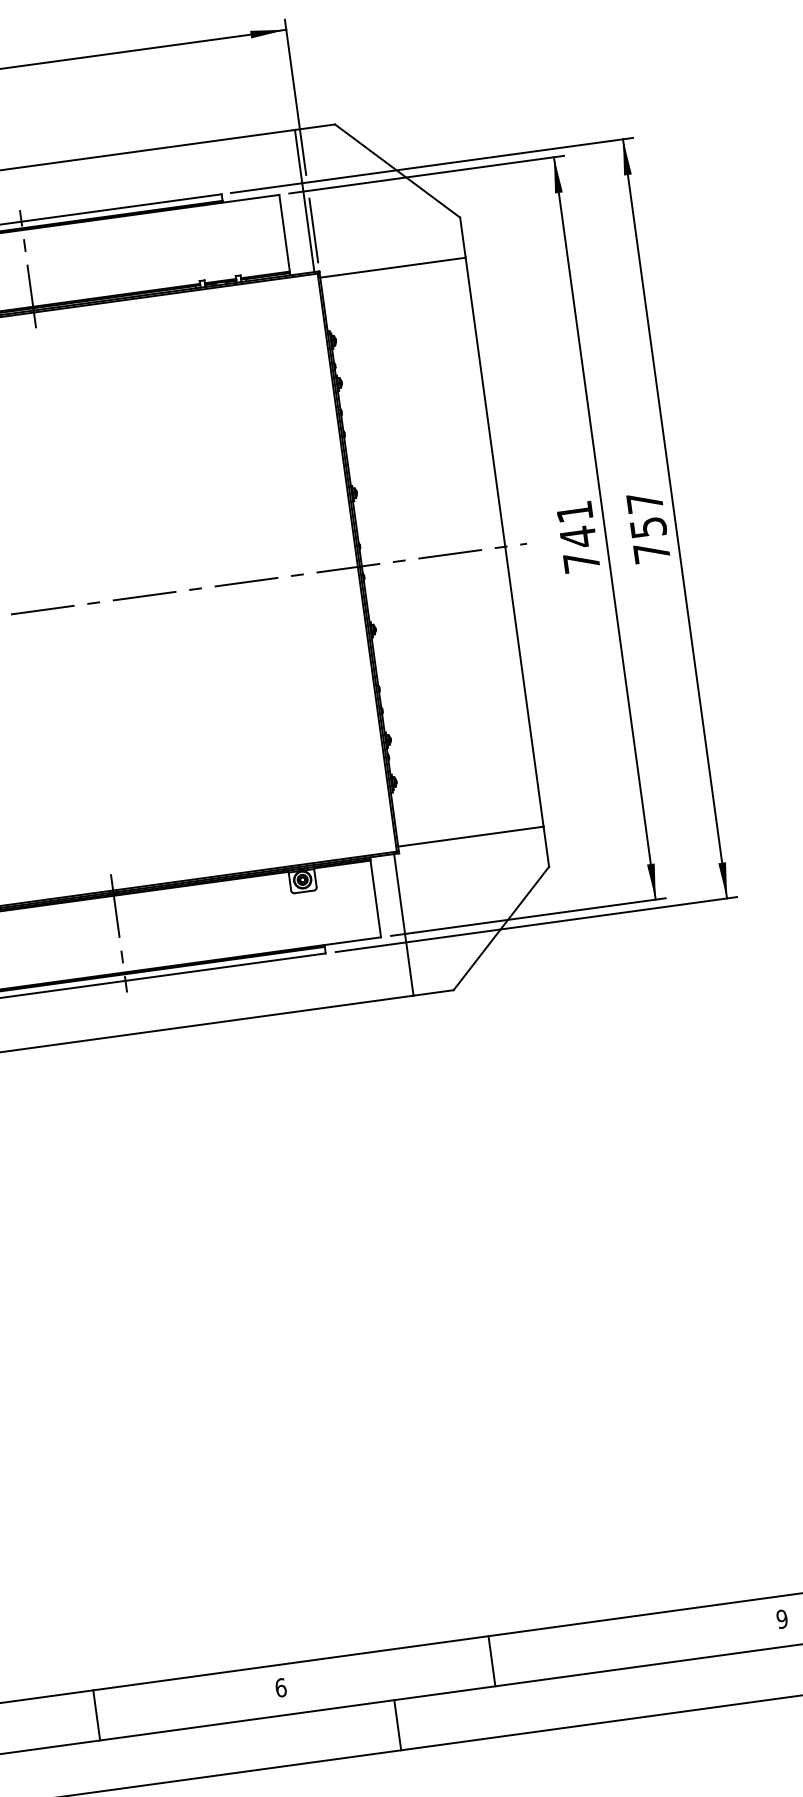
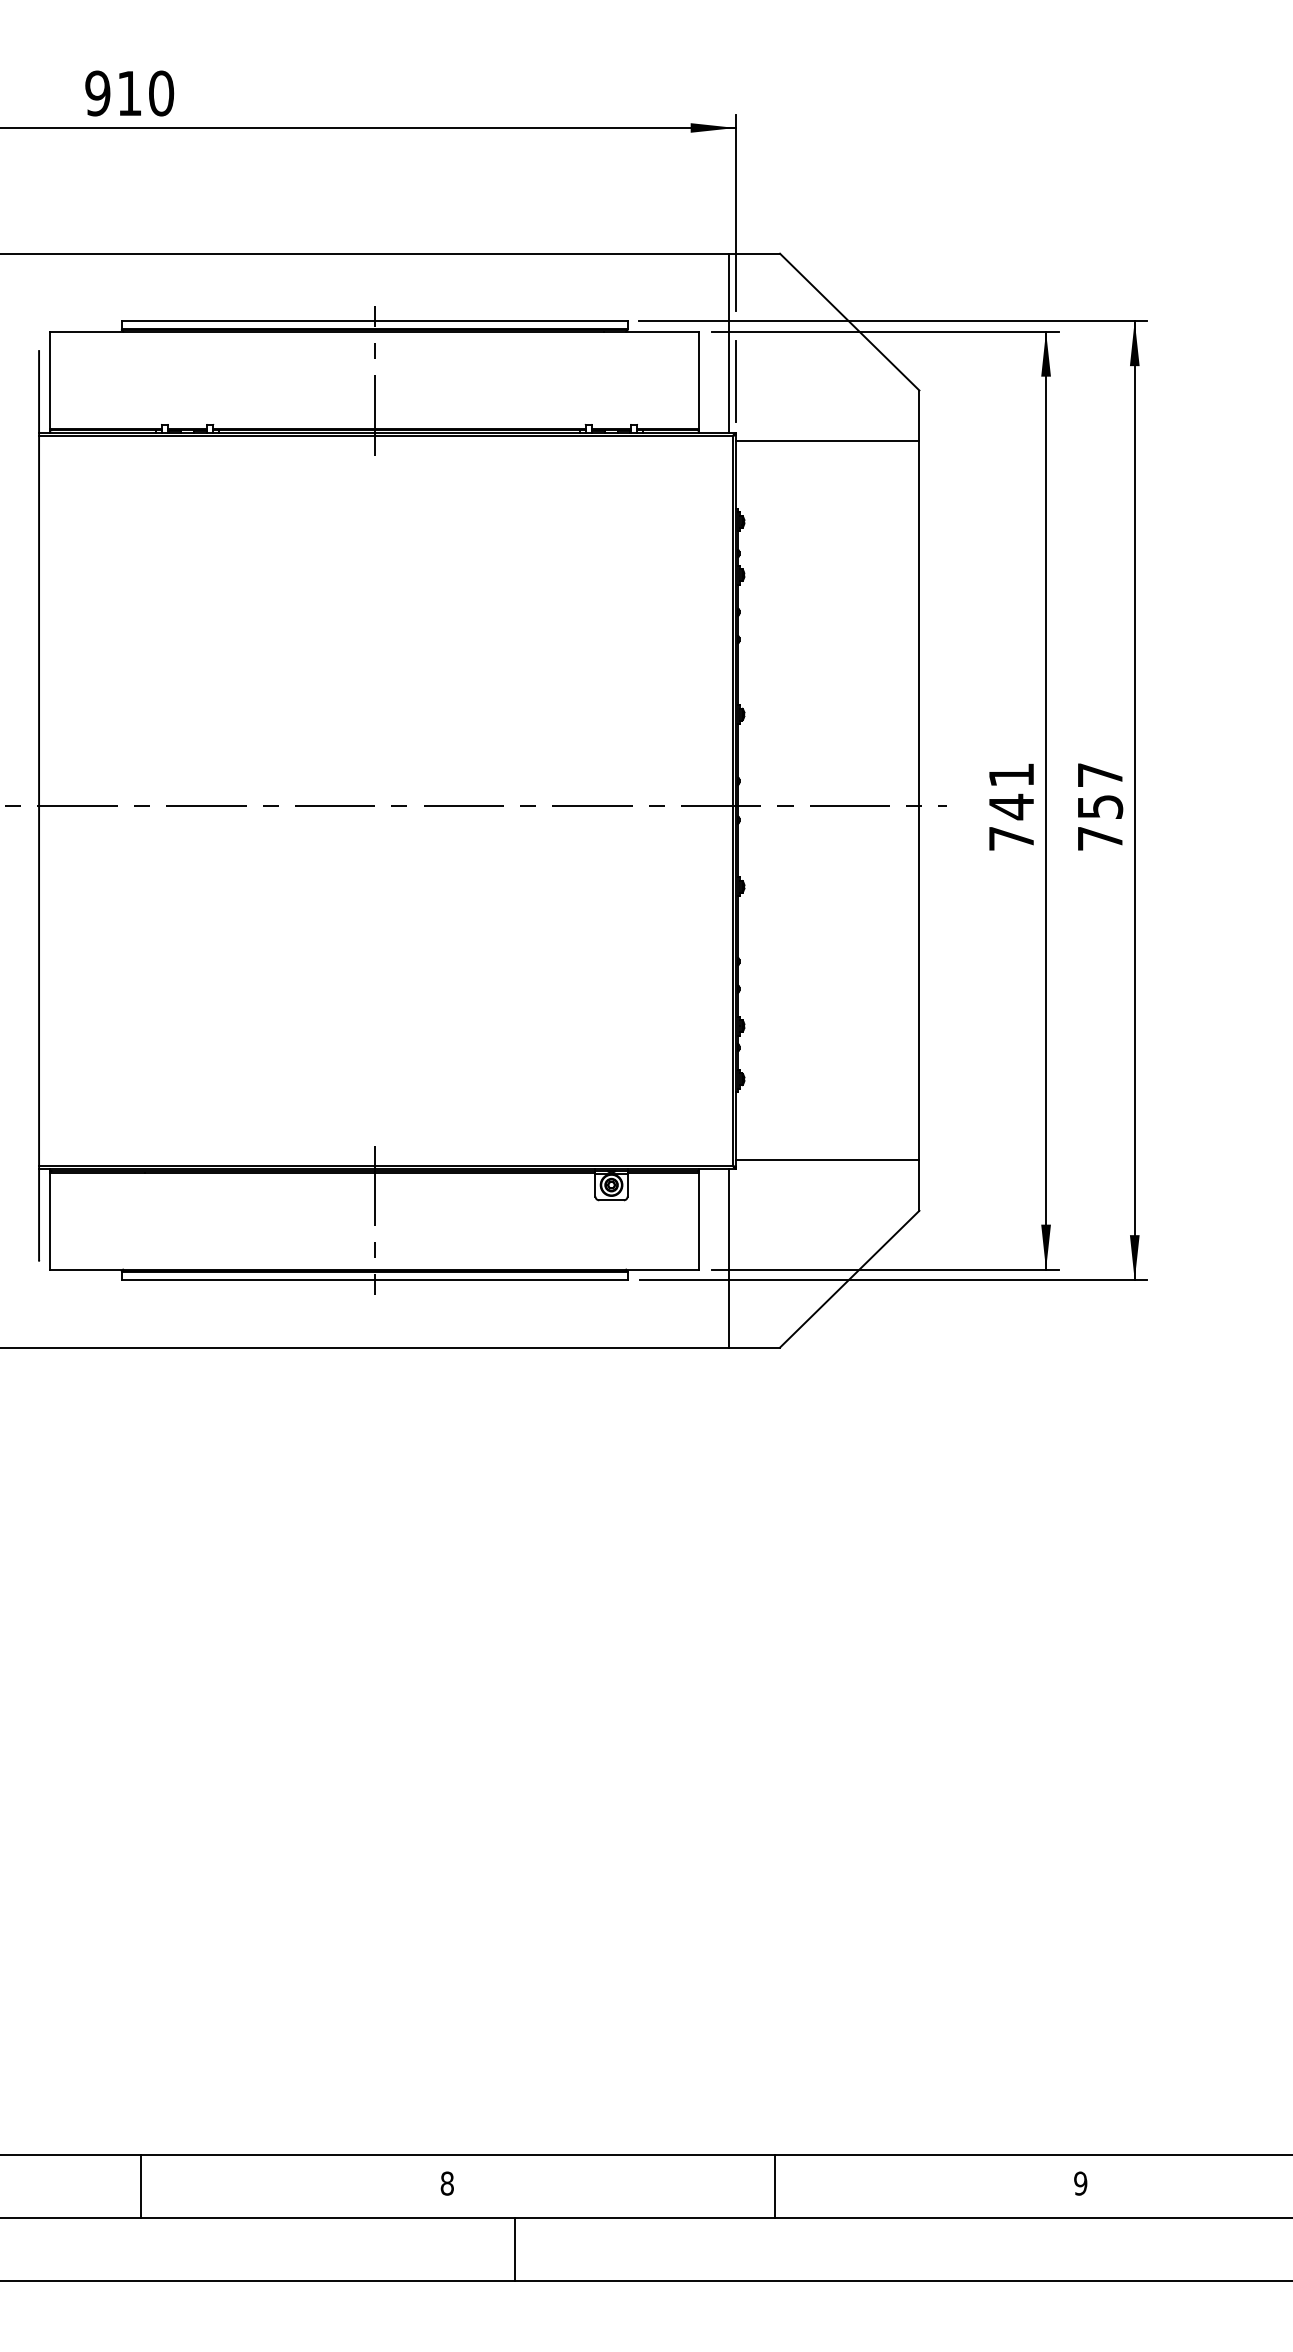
line: (491, 1661) -> (774, 2186), moved
text: (281, 1687) -> (447, 2183), 6 -> 8
line: (97, 1715) -> (141, 2186), moved
line: (397, 1725) -> (514, 2249), moved

